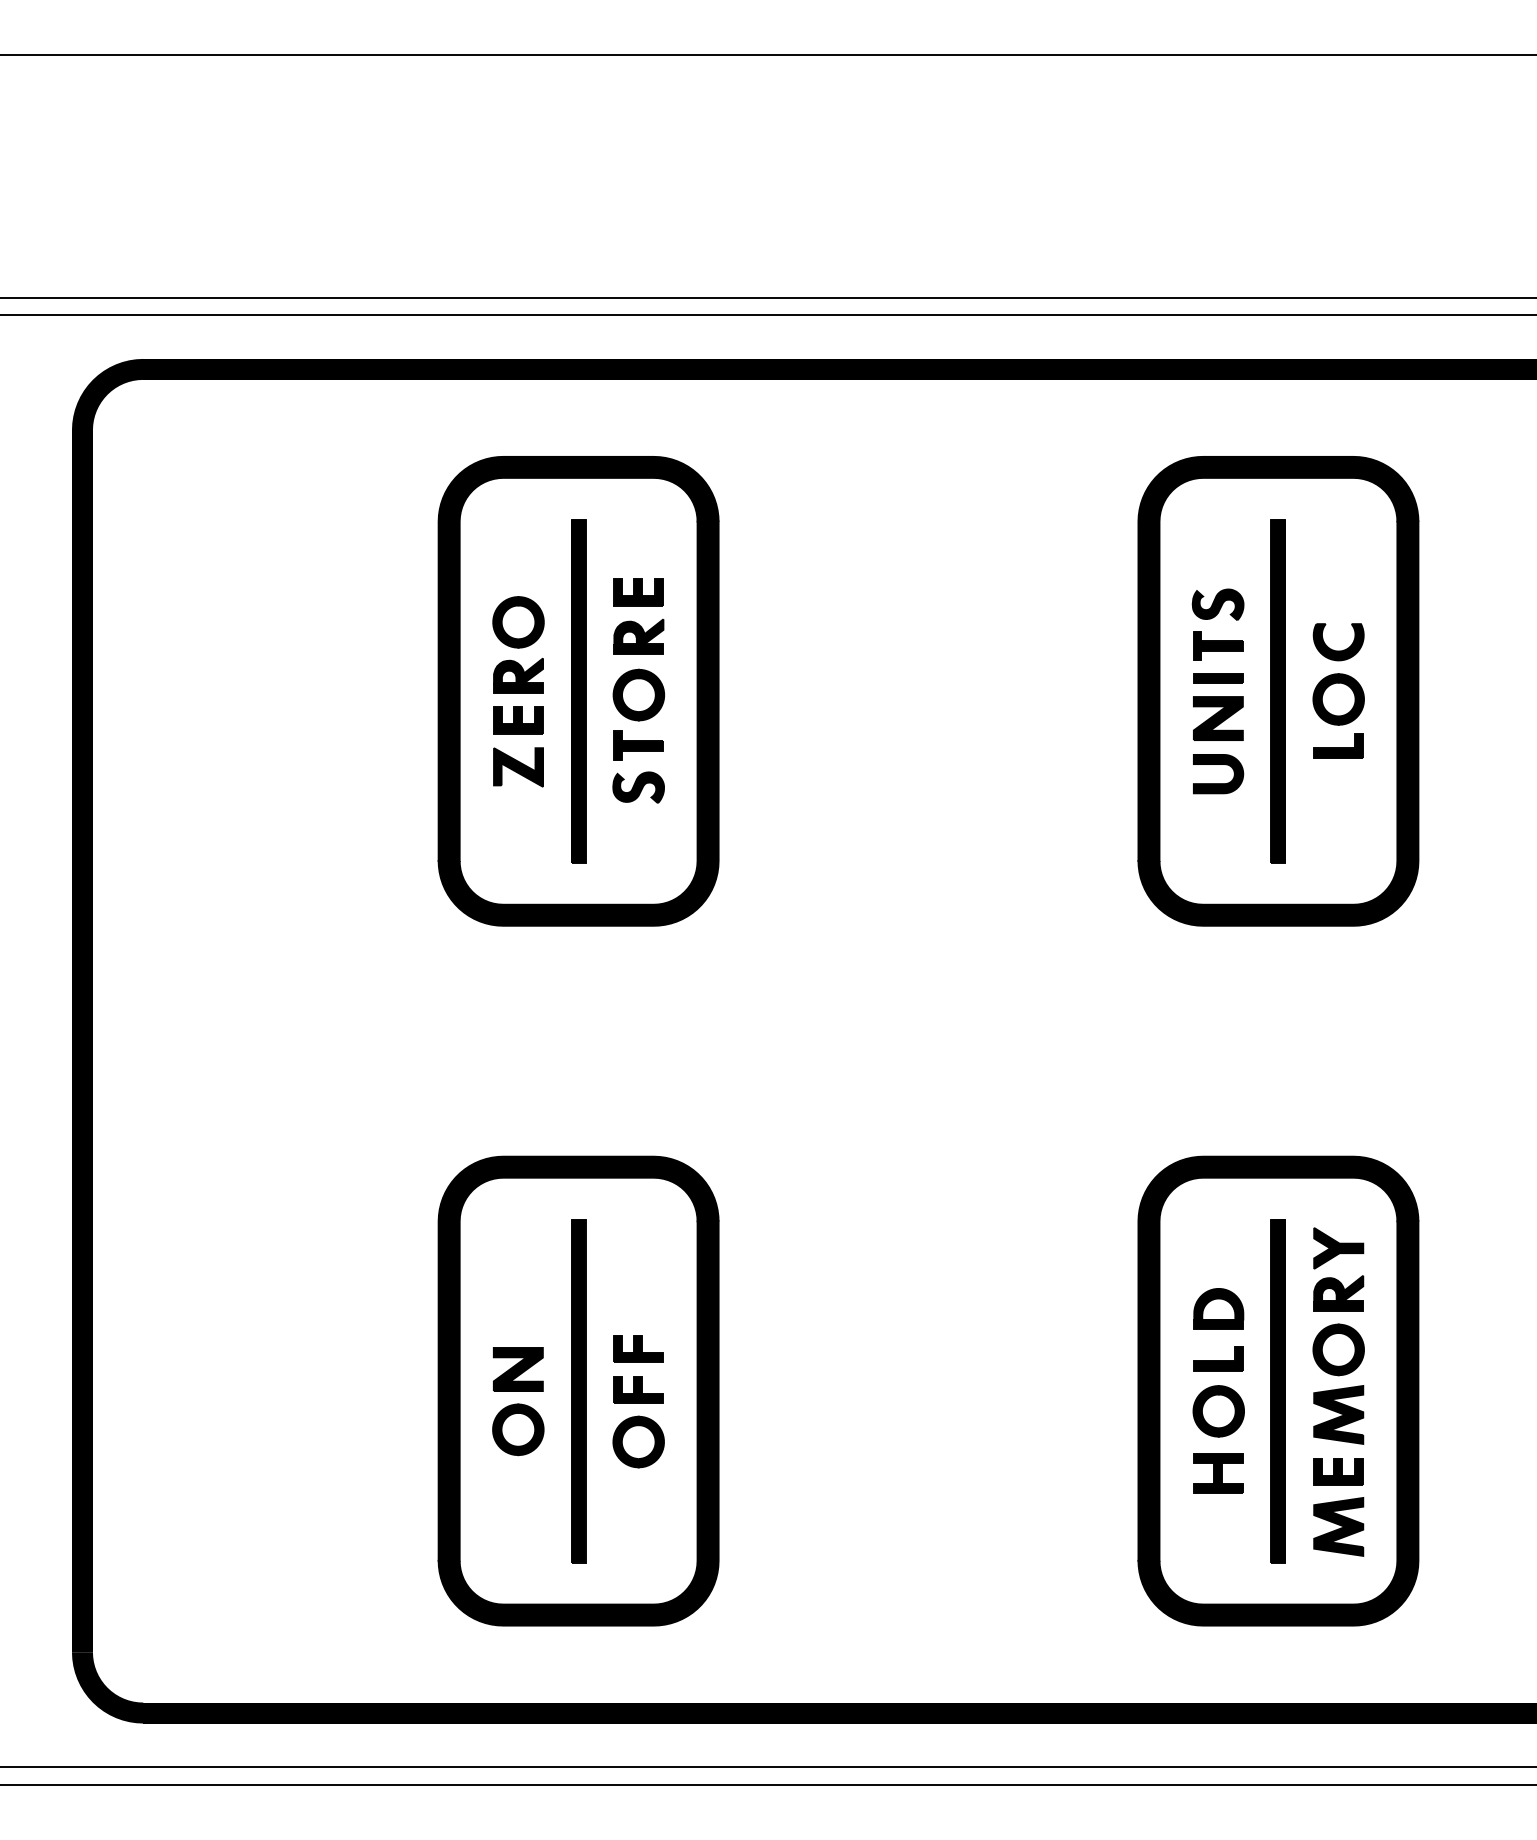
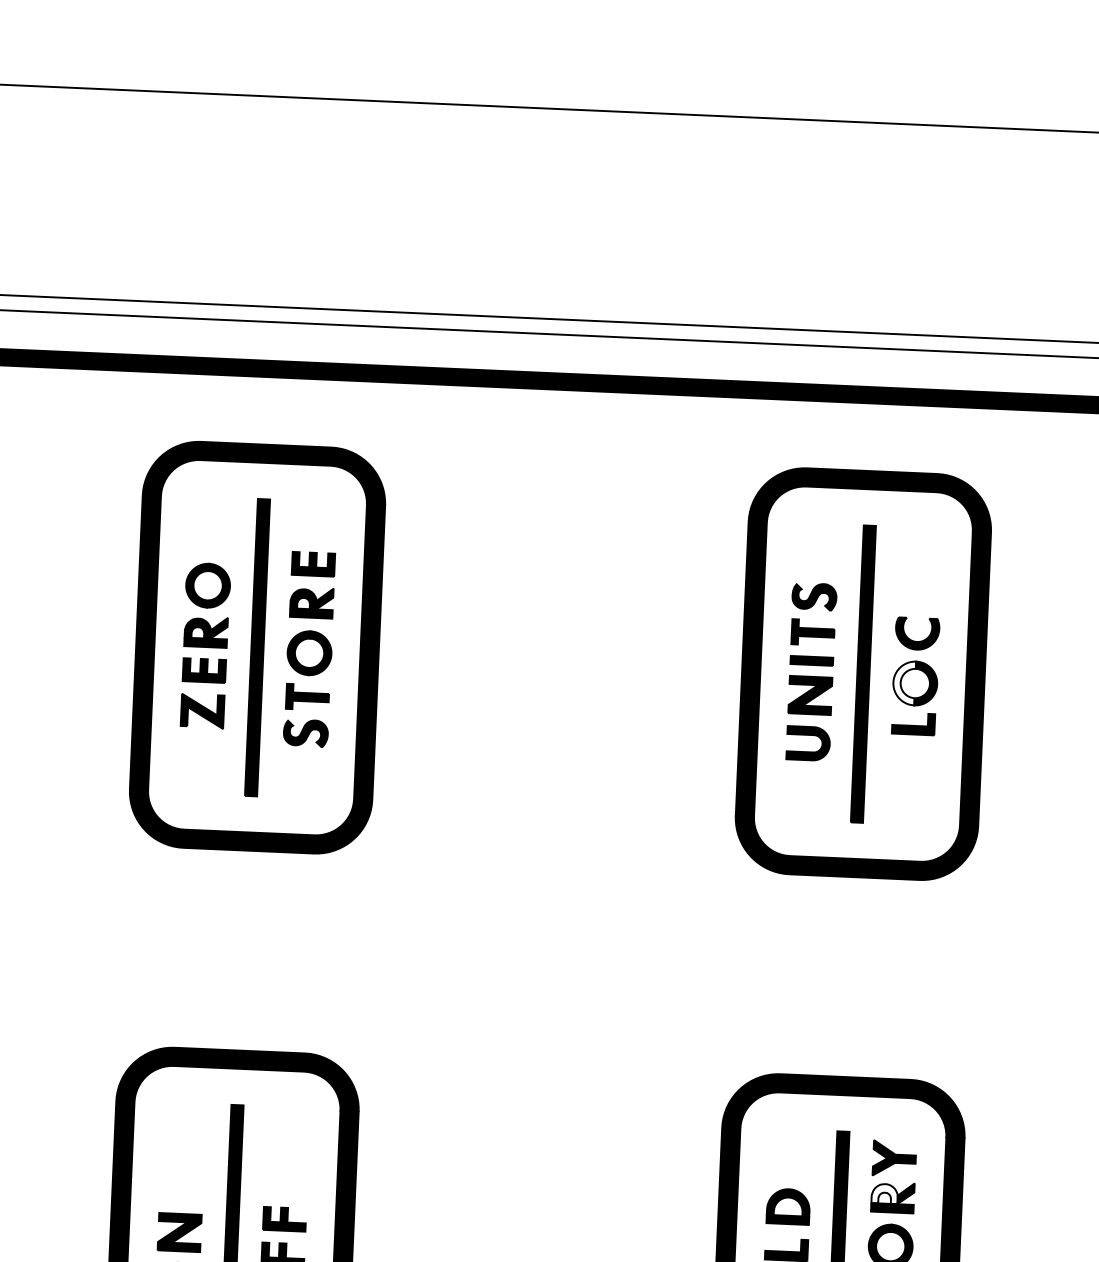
fill: (1325, 699) -> (903, 683), removed
fill: (1329, 1289) -> (885, 1193), removed

